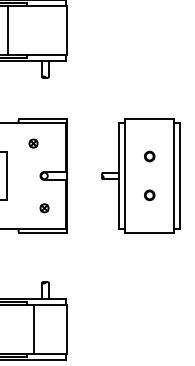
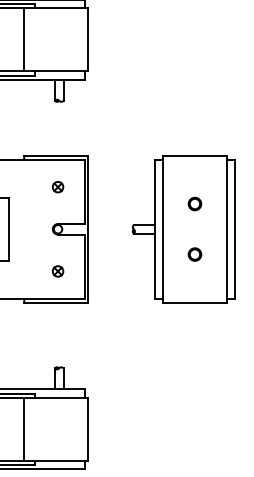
line: (7, 30) -> (24, 39), moved
part: (33, 143) -> (57, 187), moved
line: (33, 329) -> (24, 429), moved

